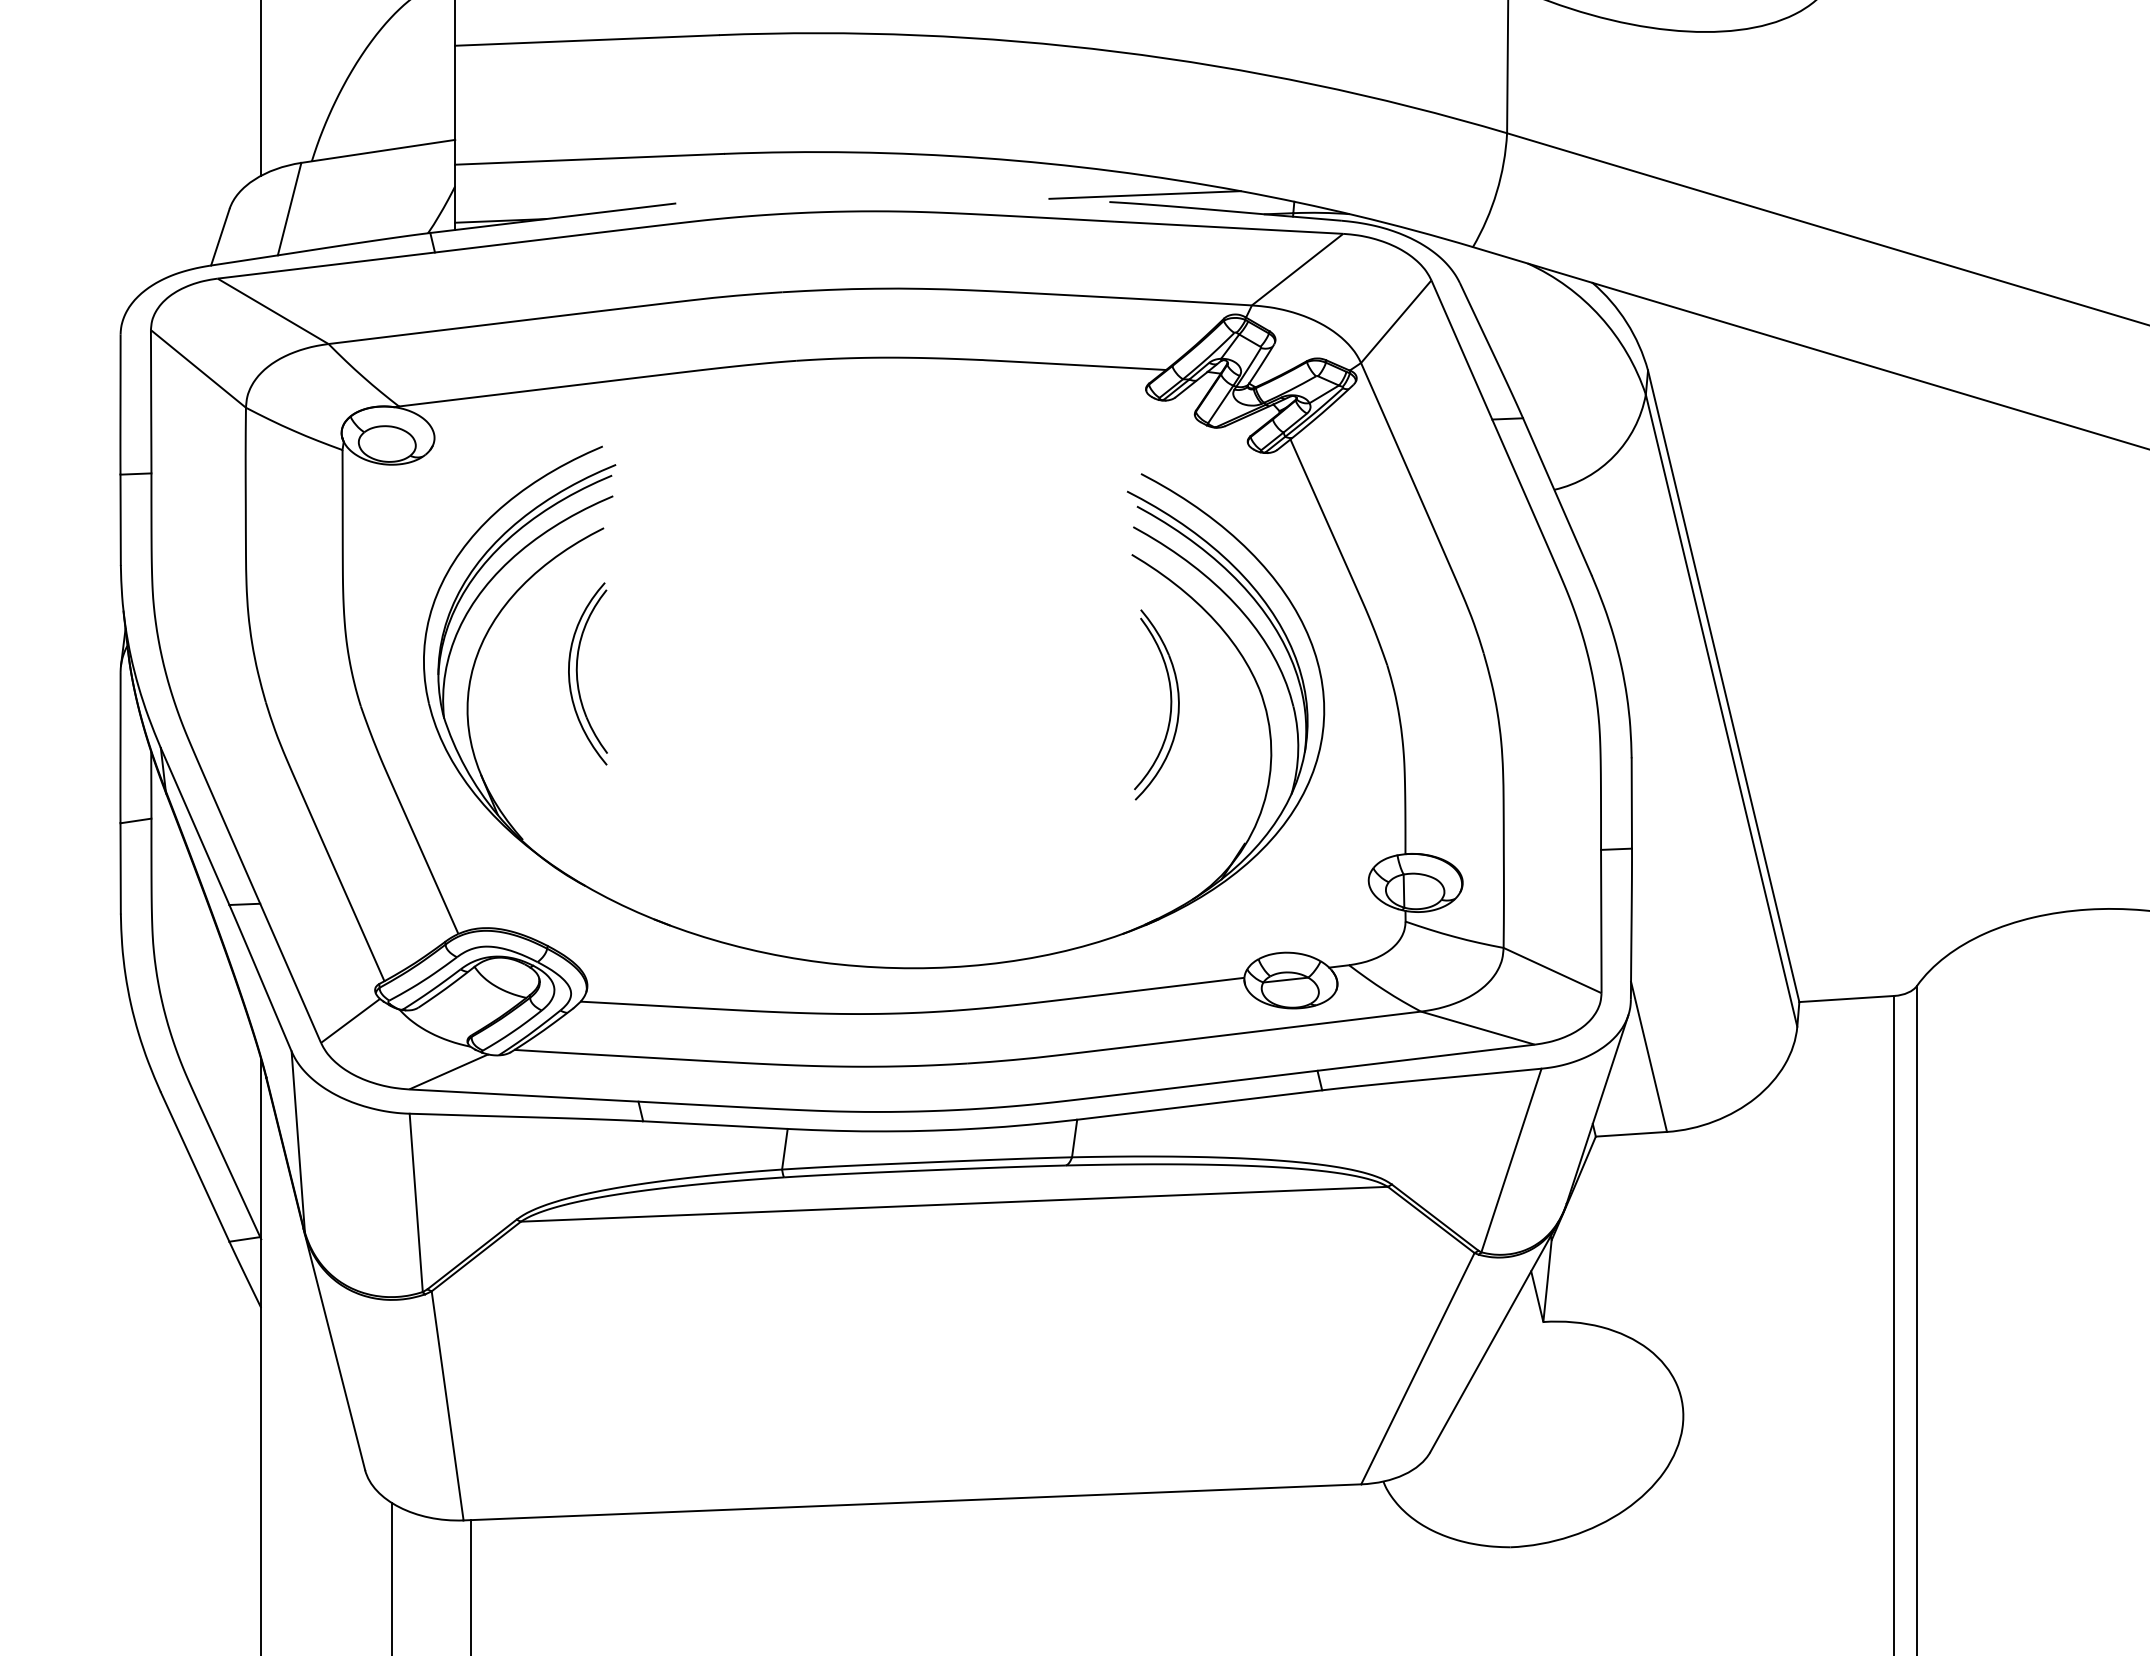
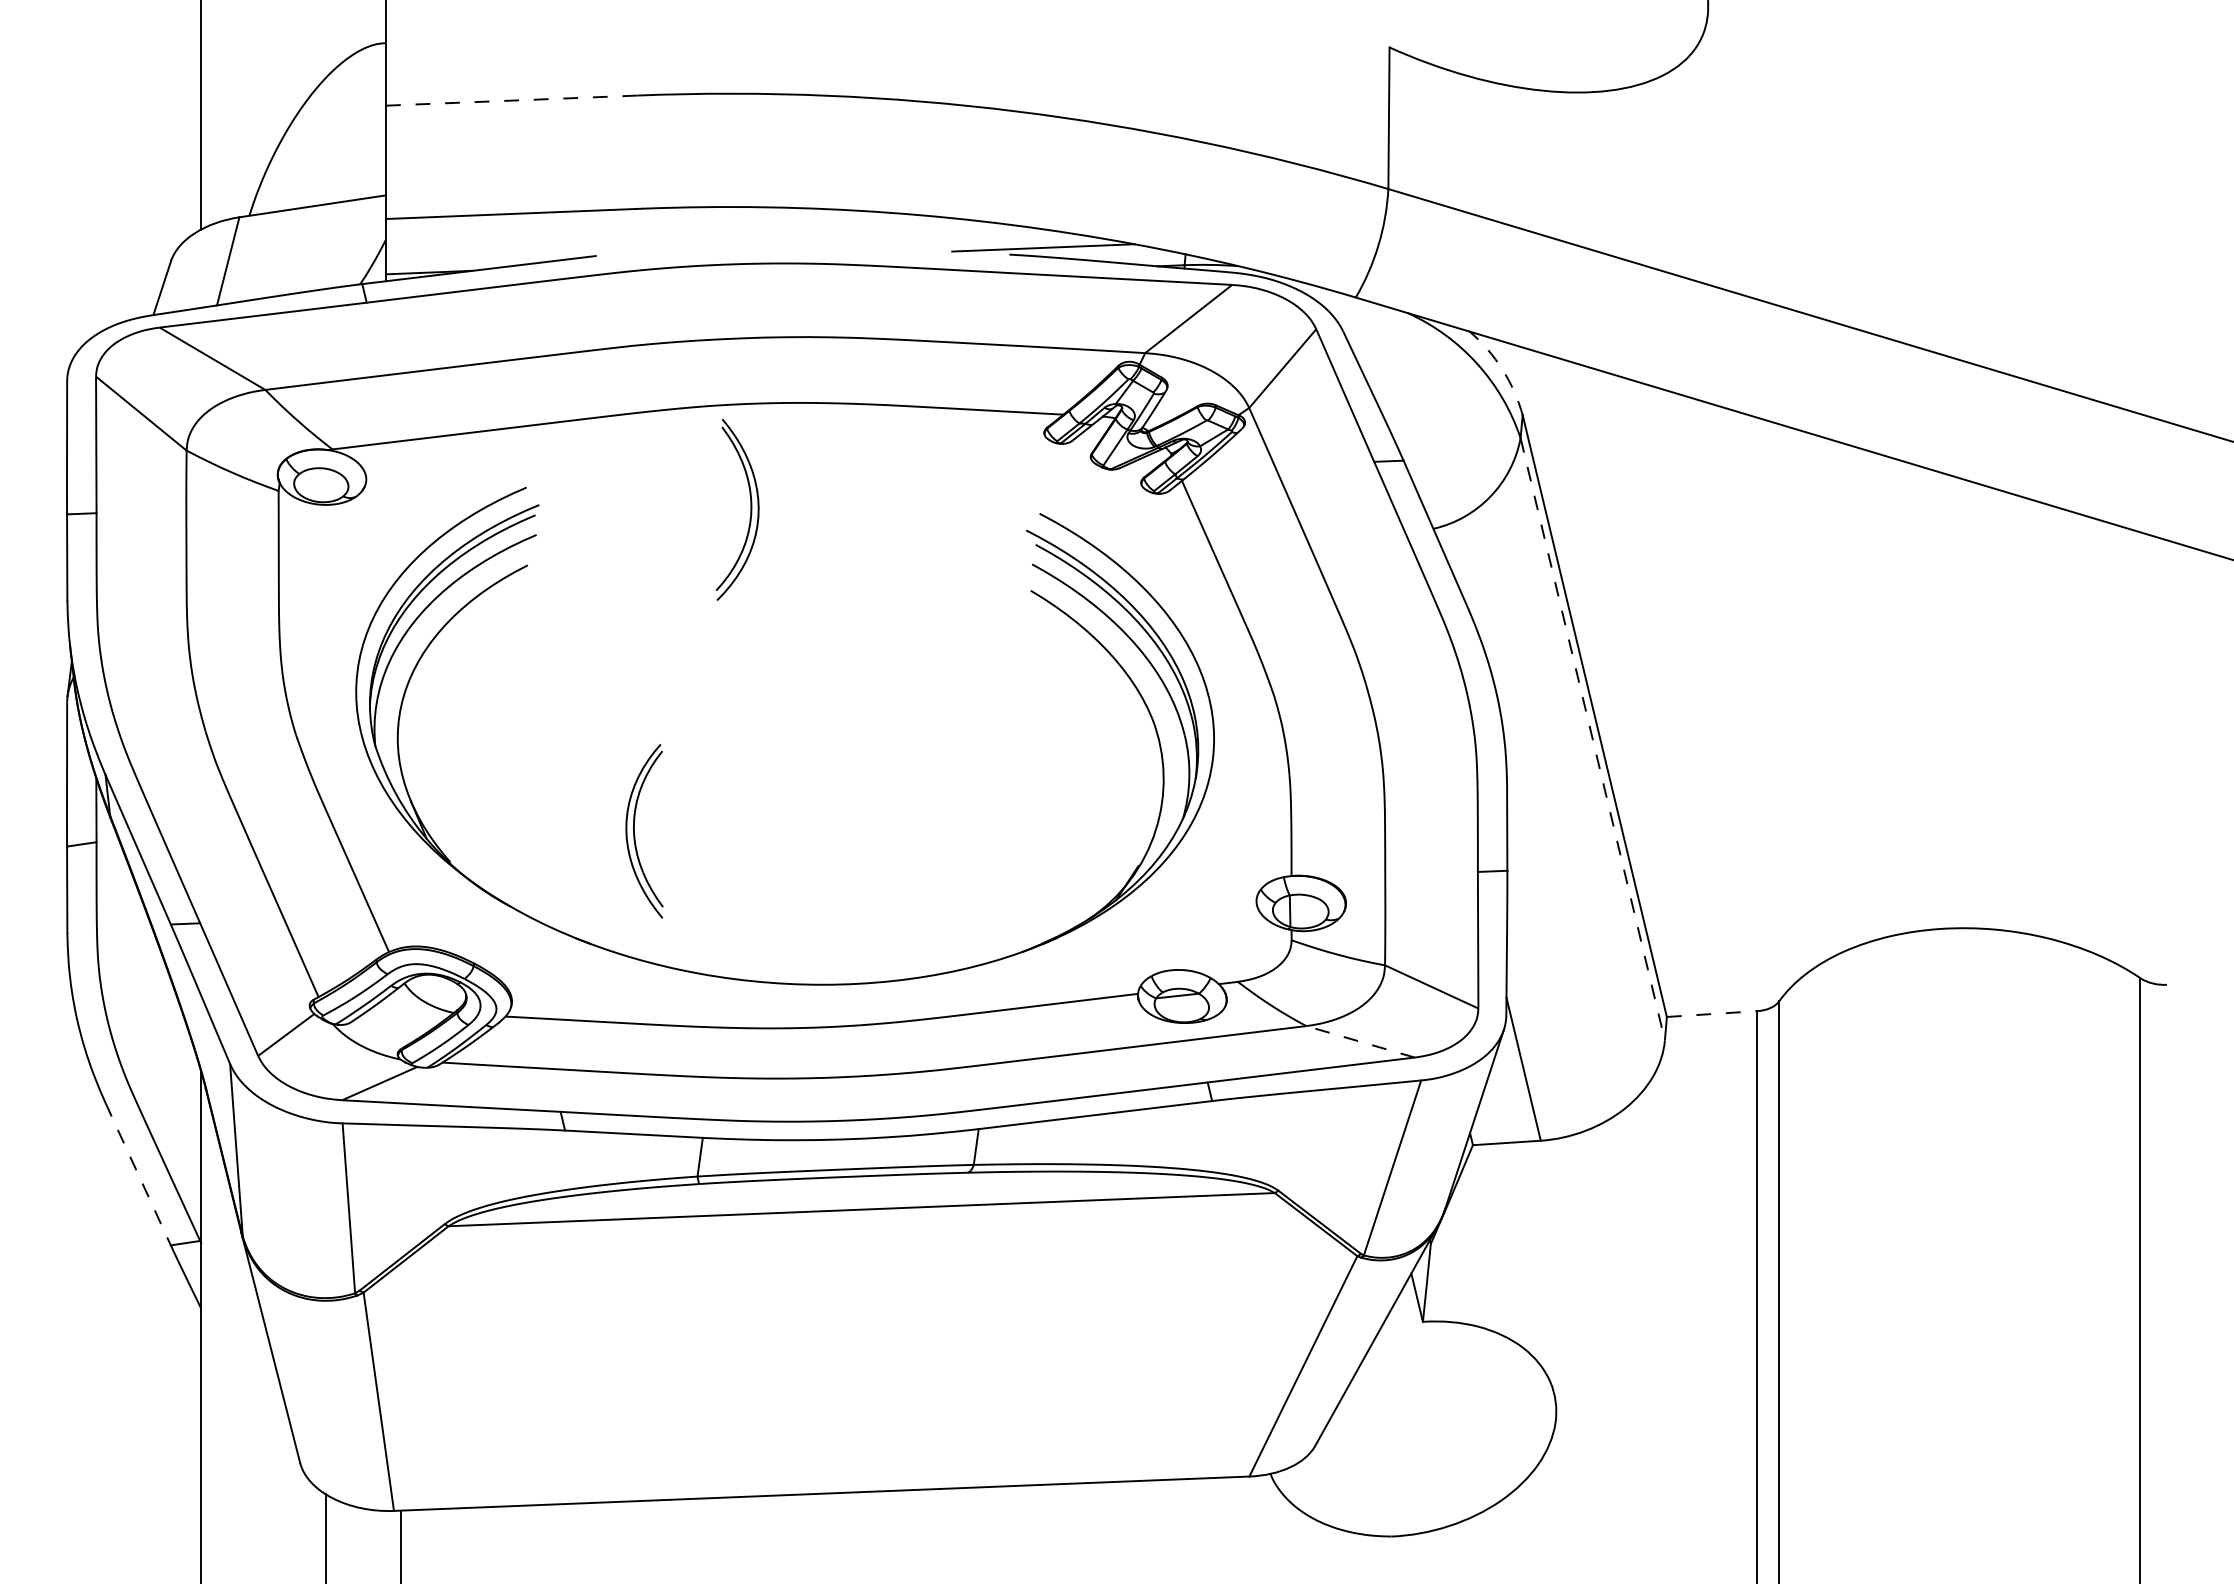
line: (586, 40) -> (511, 100), solid -> dashed
arc: (1626, 322) -> (1502, 369), solid -> dashed
part: (578, 677) -> (635, 834), moved
part: (1170, 704) -> (750, 509), moved
line: (1721, 710) -> (1592, 739), solid -> dashed
line: (1847, 999) -> (1712, 1014), solid -> dashed
line: (1477, 1027) -> (1360, 1041), solid -> dashed
line: (195, 1167) -> (138, 1174), solid -> dashed

